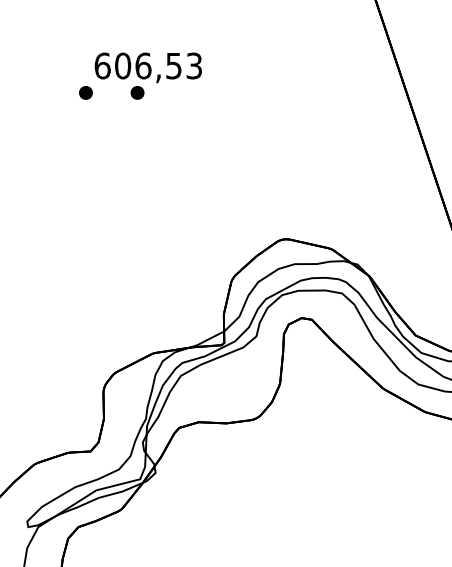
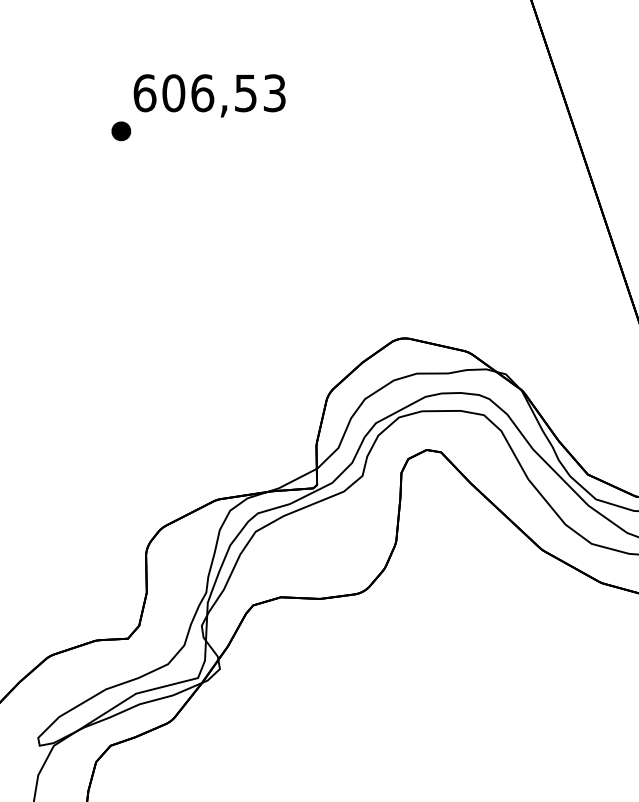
part: (137, 93) -> (194, 131), removed

